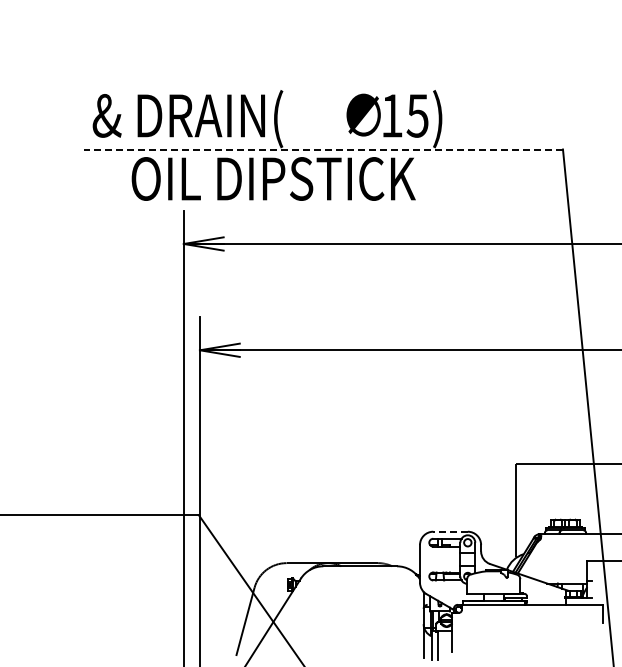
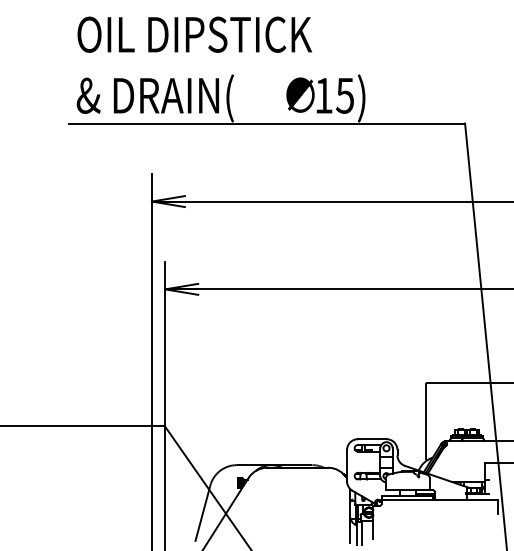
line: (323, 149) -> (267, 123), dashed -> solid
text: (273, 178) -> (194, 34), moved
line: (450, 531) -> (372, 439), dashed -> solid

